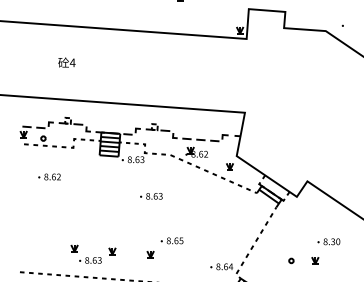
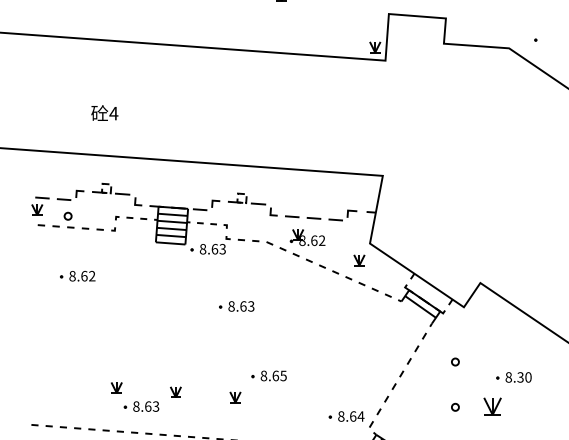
text: (66, 62) -> (104, 113), moved
part: (291, 231) -> (455, 361), added
part: (315, 260) -> (493, 406), size x1.6

